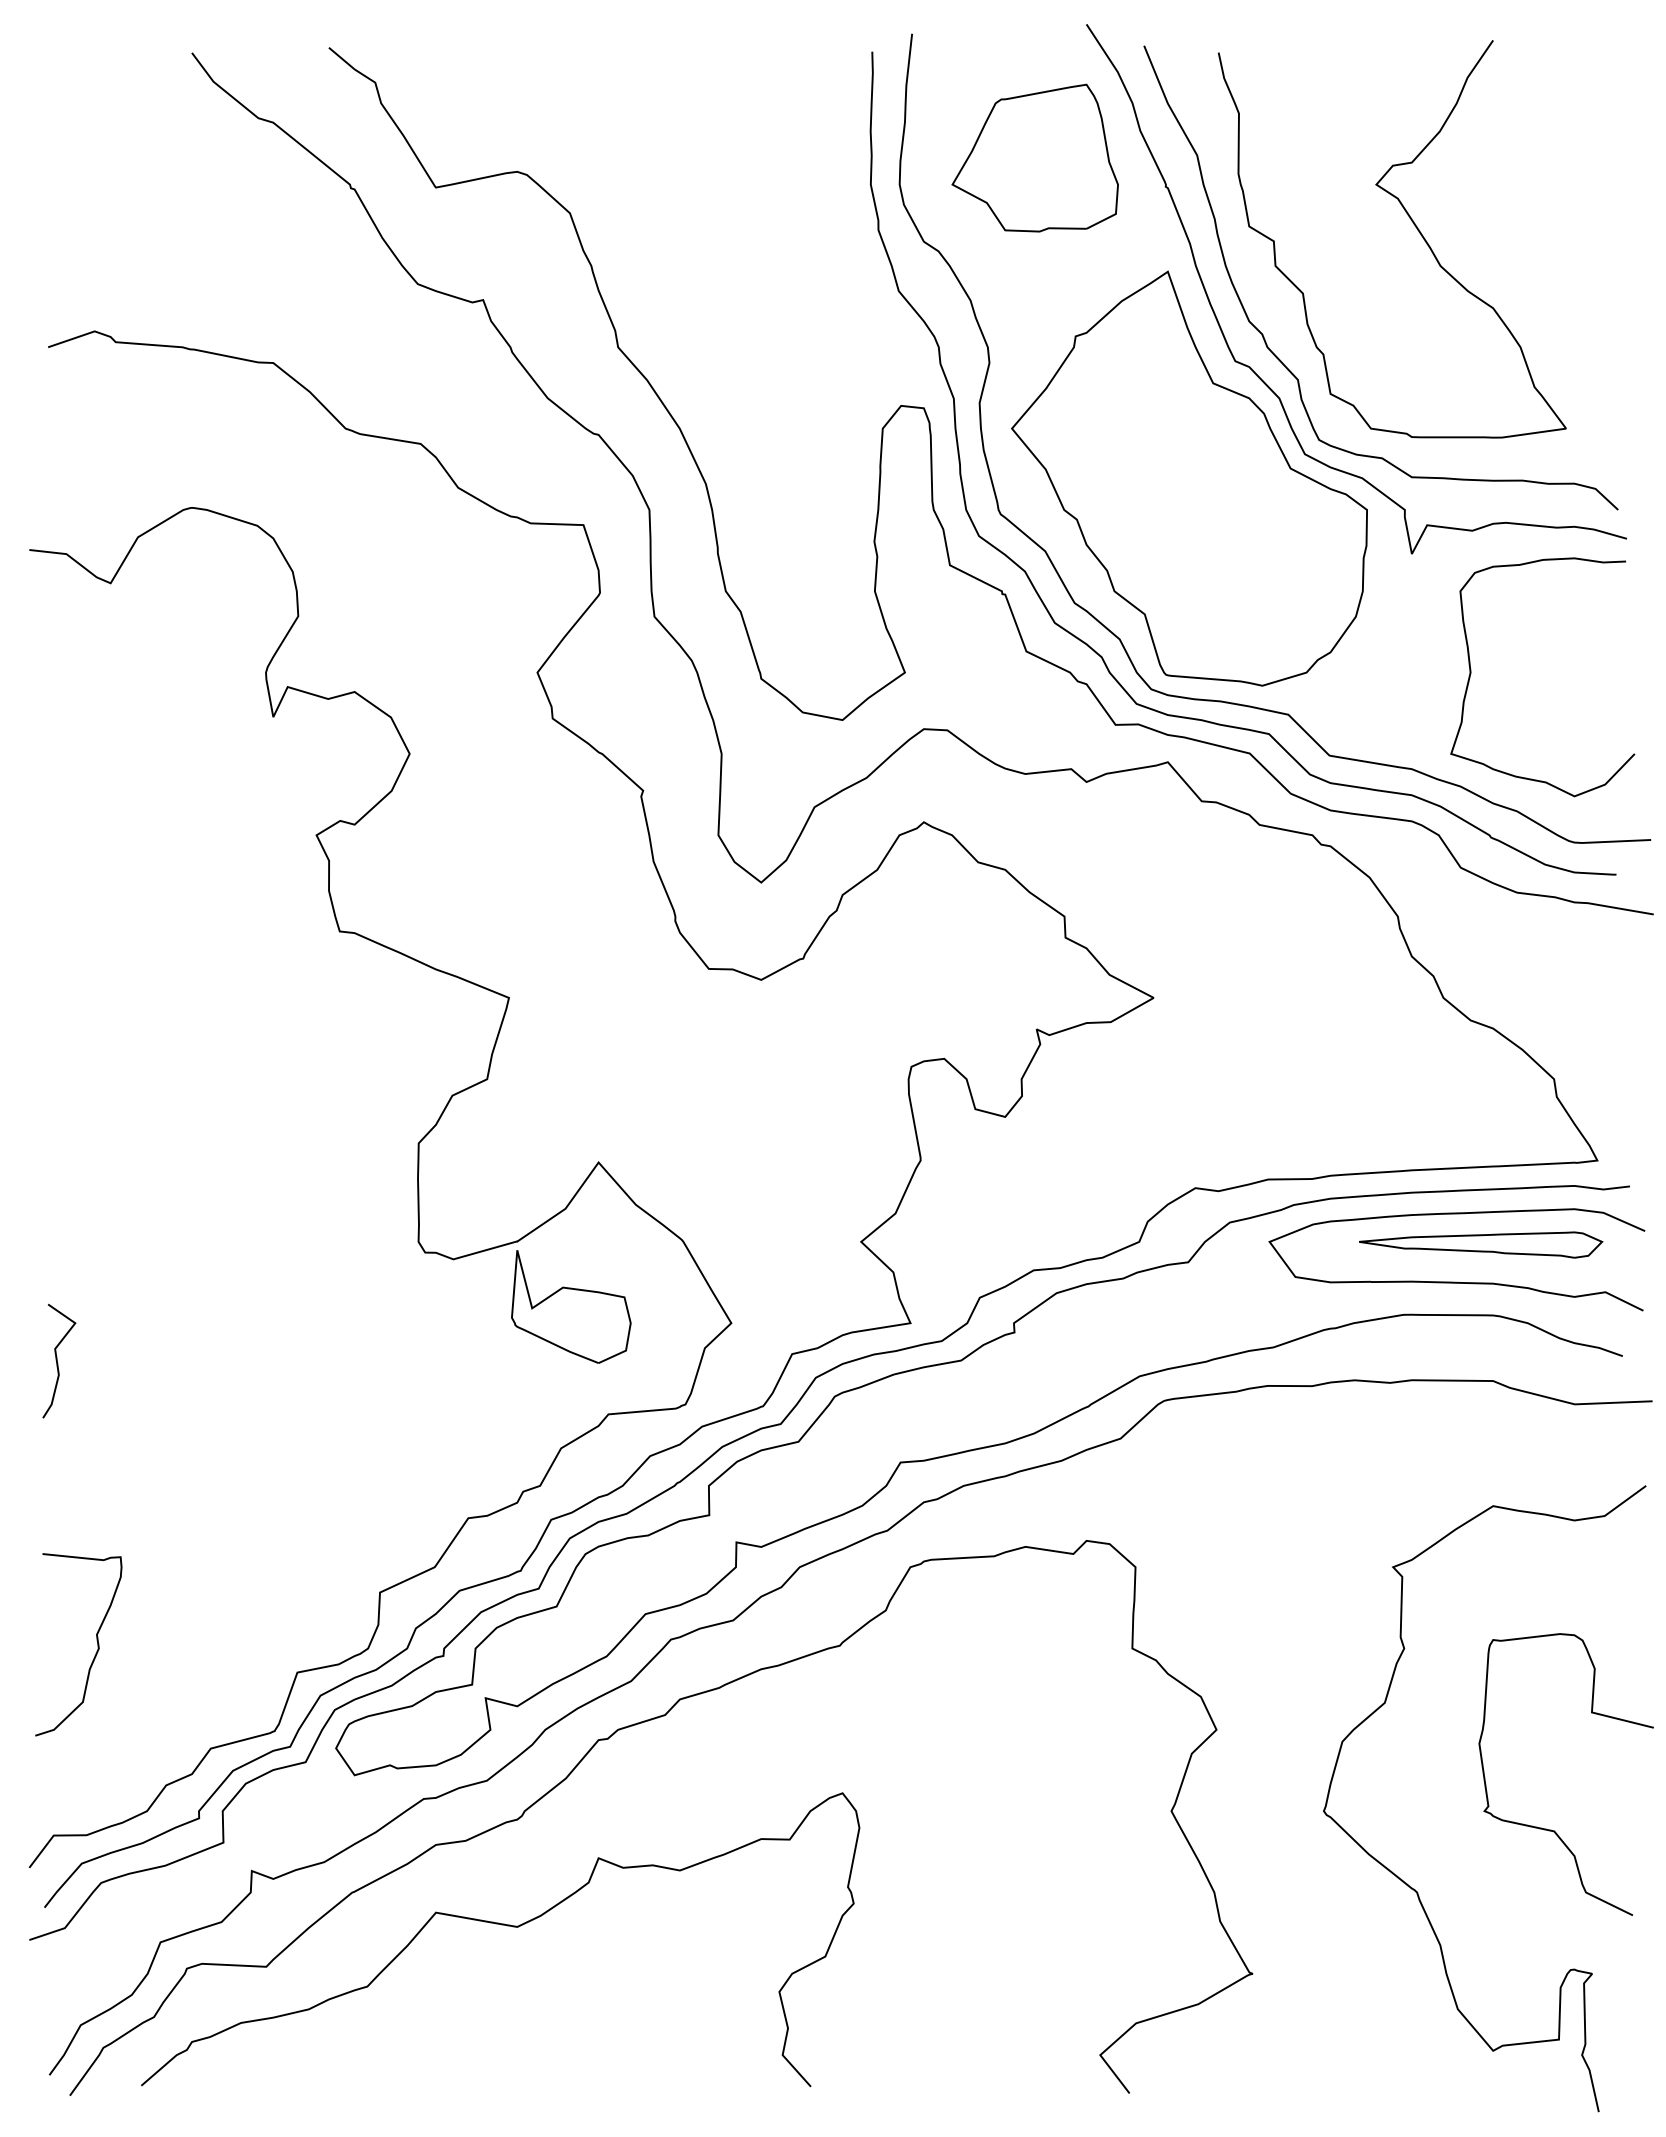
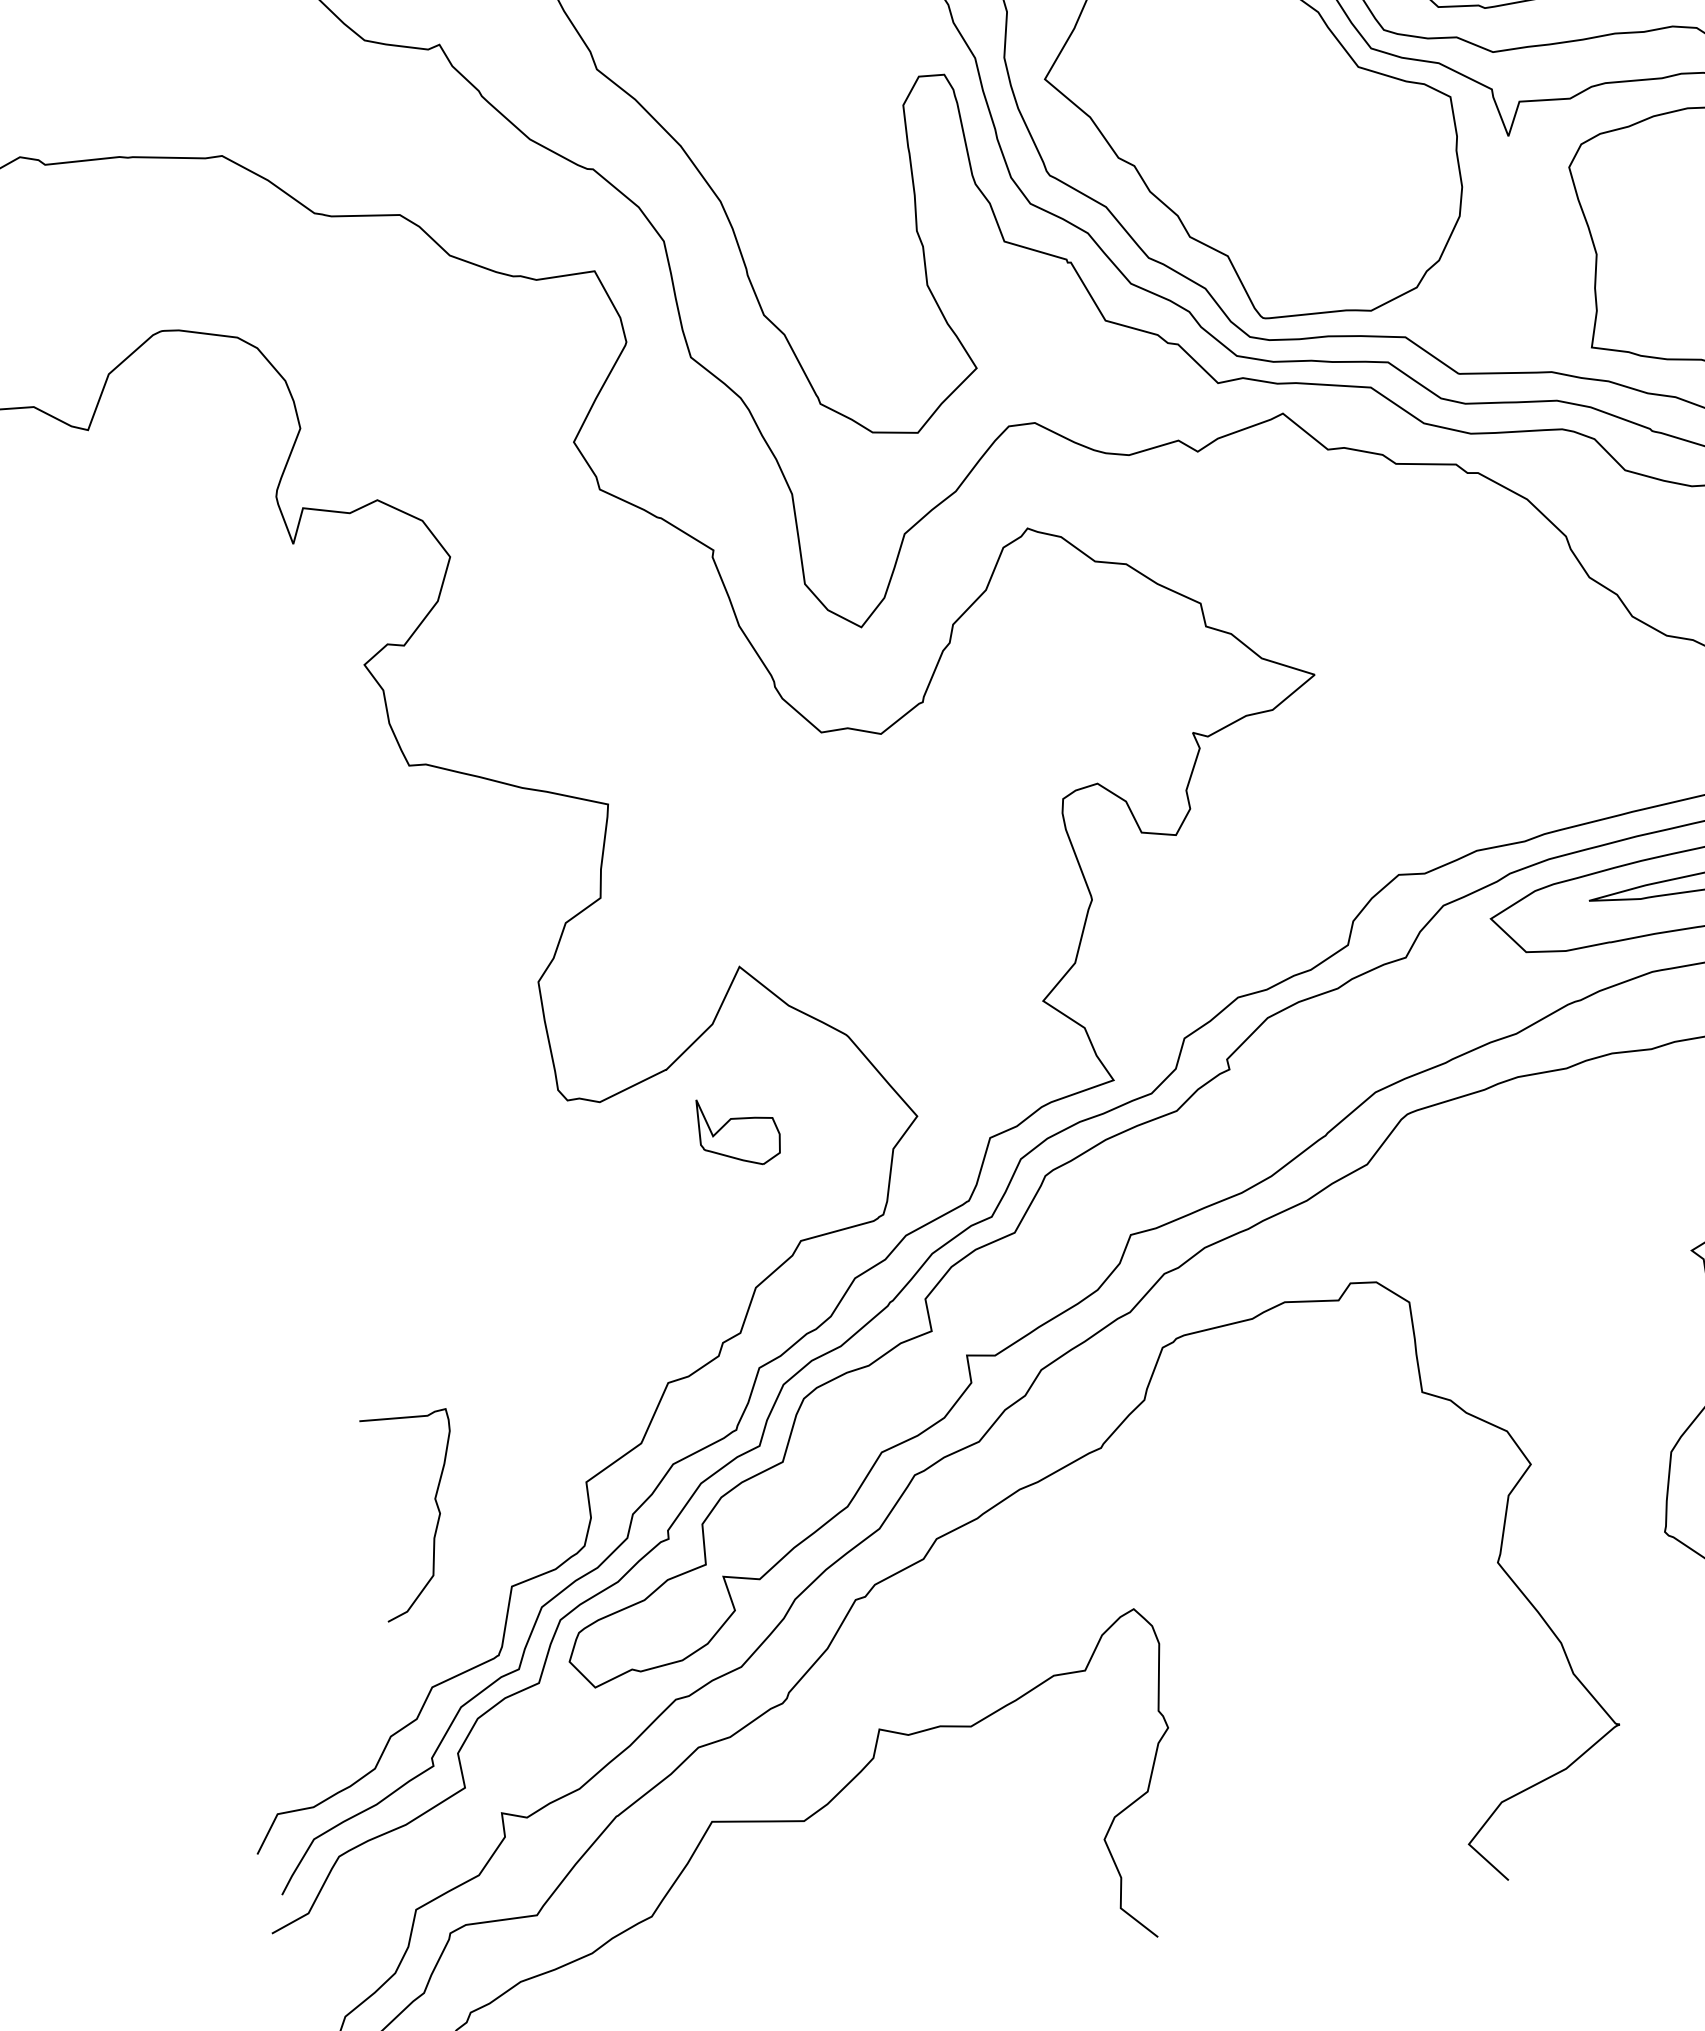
part: (571, 1306) -> (738, 1130), size x0.6
curve: (57, 1360) -> (186, 1292), removed
curve: (96, 1640) -> (435, 1505), moved

